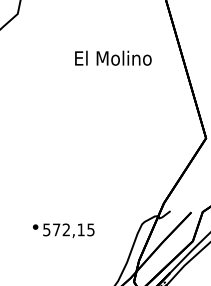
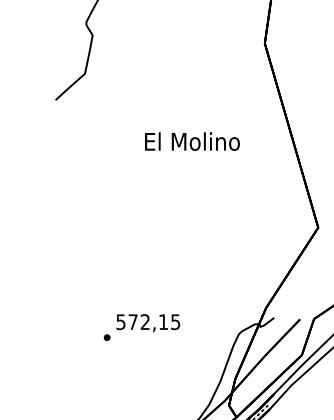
text: (113, 58) -> (192, 141), moved
text: (69, 231) -> (148, 323), moved

